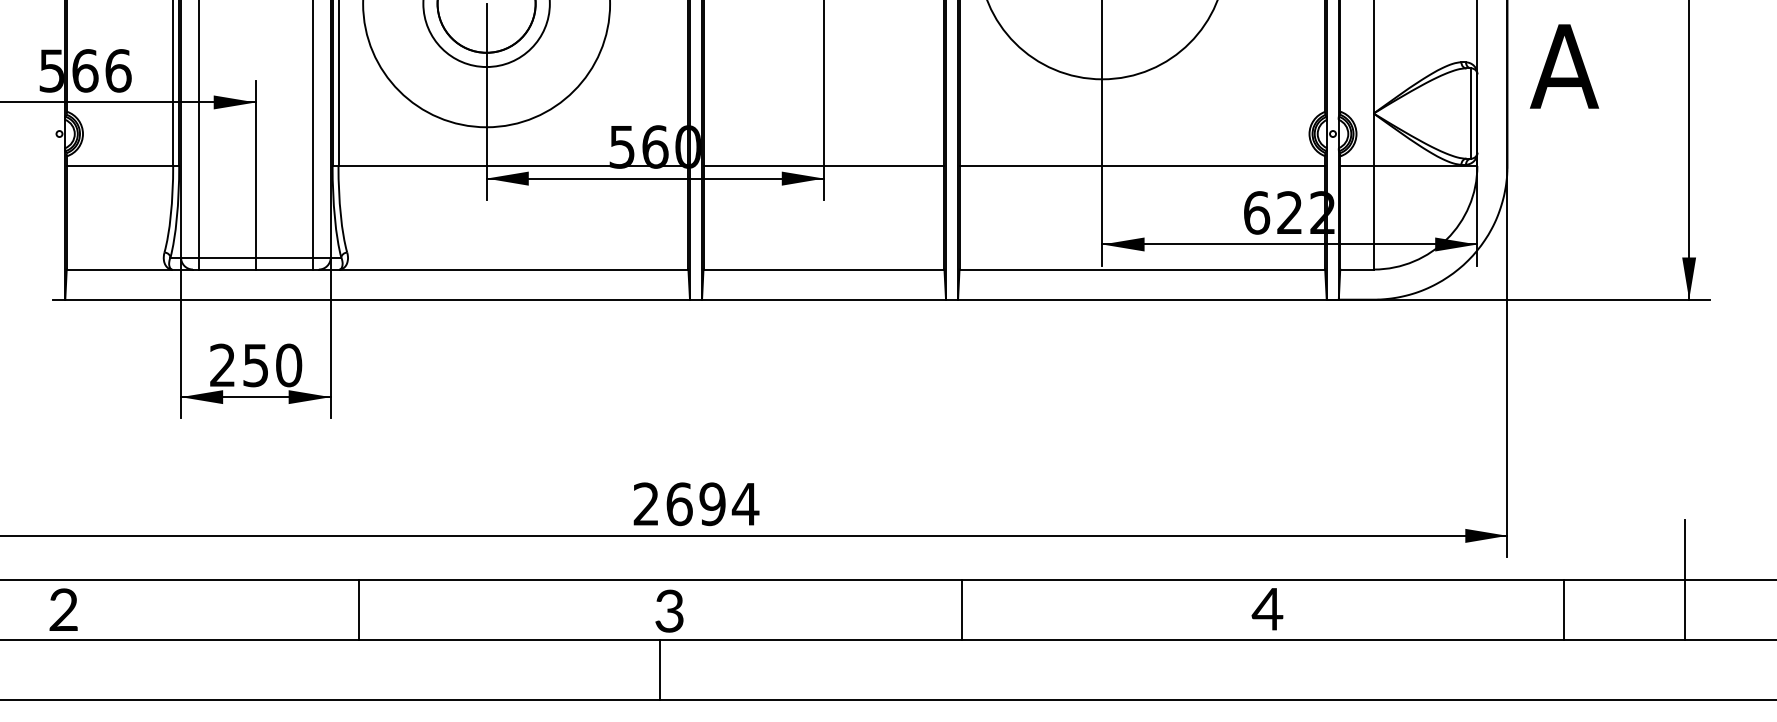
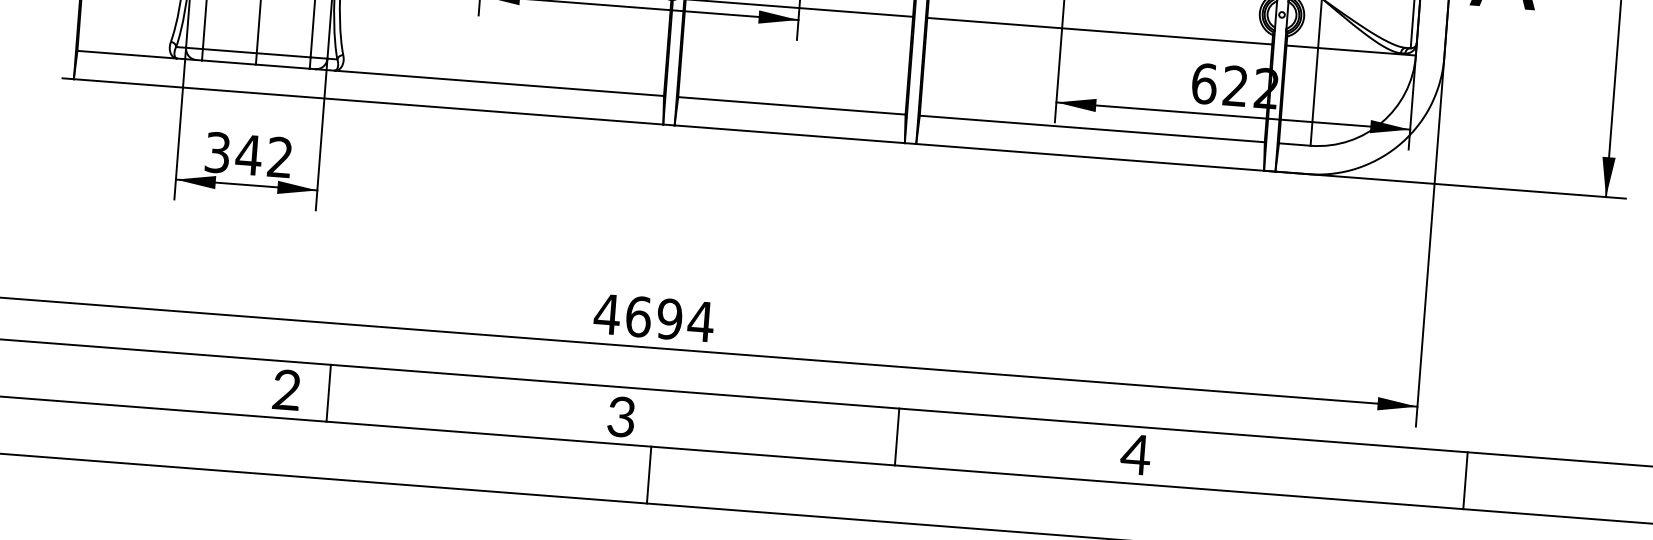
text: (256, 365) -> (249, 155), 250 -> 342
text: (646, 503) -> (607, 313), 2694 -> 4694
line: (1684, 579) -> (1581, 460), removed
text: (63, 609) -> (286, 389), moved
text: (1267, 609) -> (1135, 454), moved
line: (660, 670) -> (649, 475), moved

